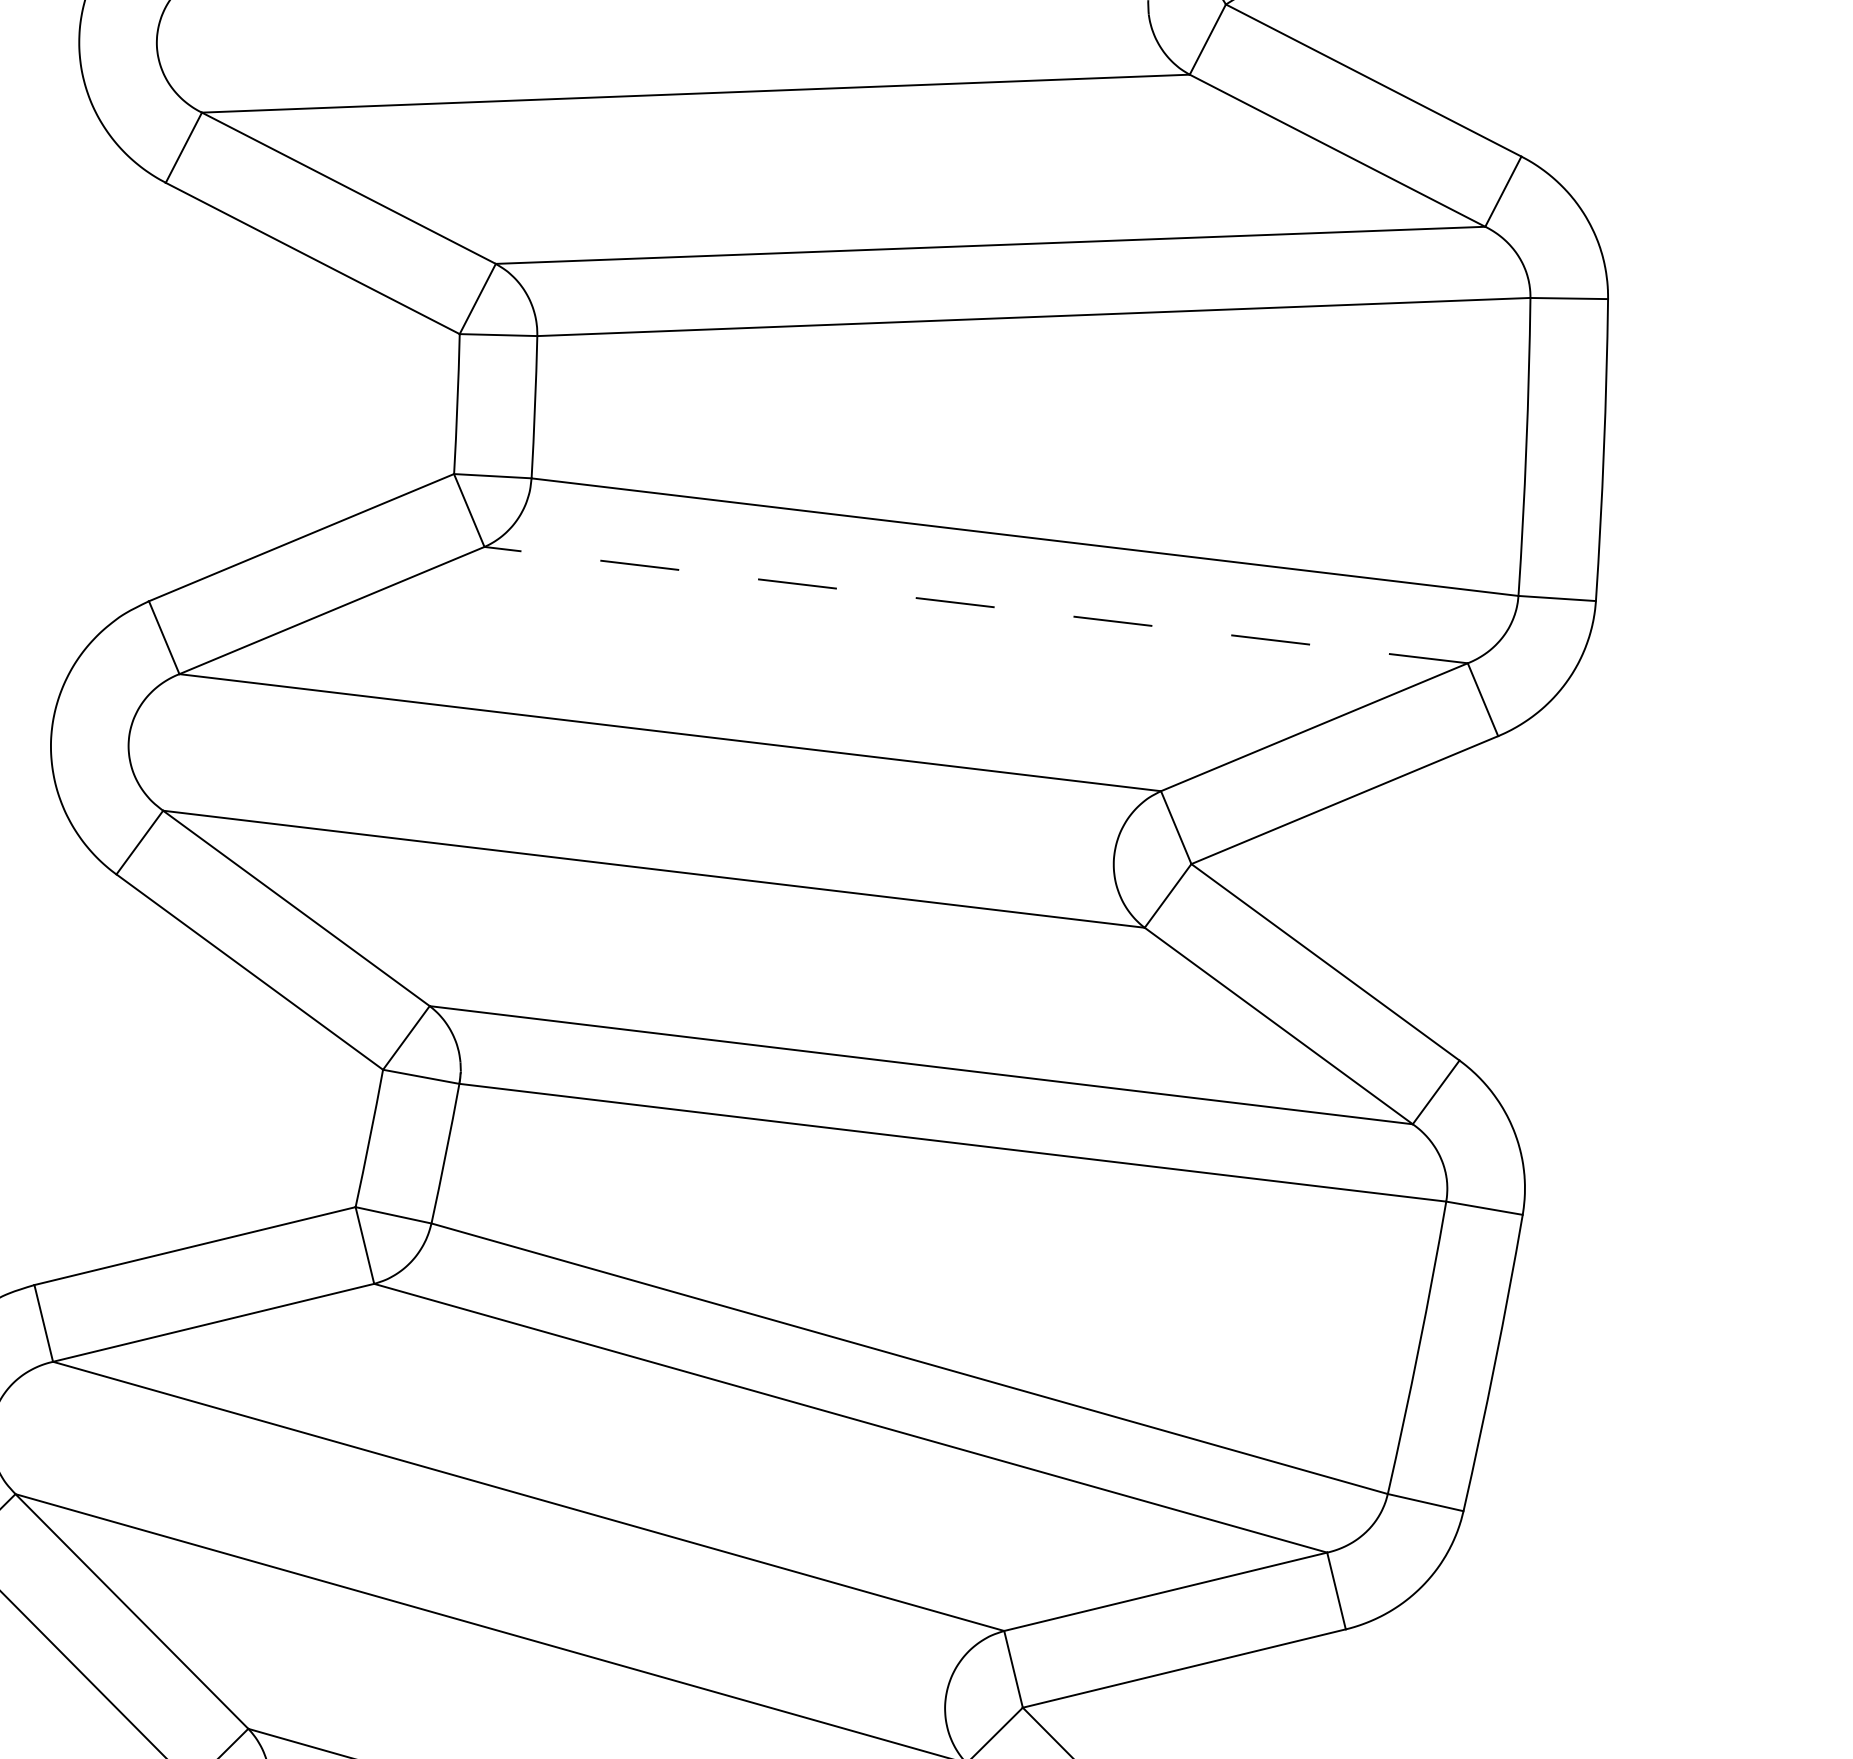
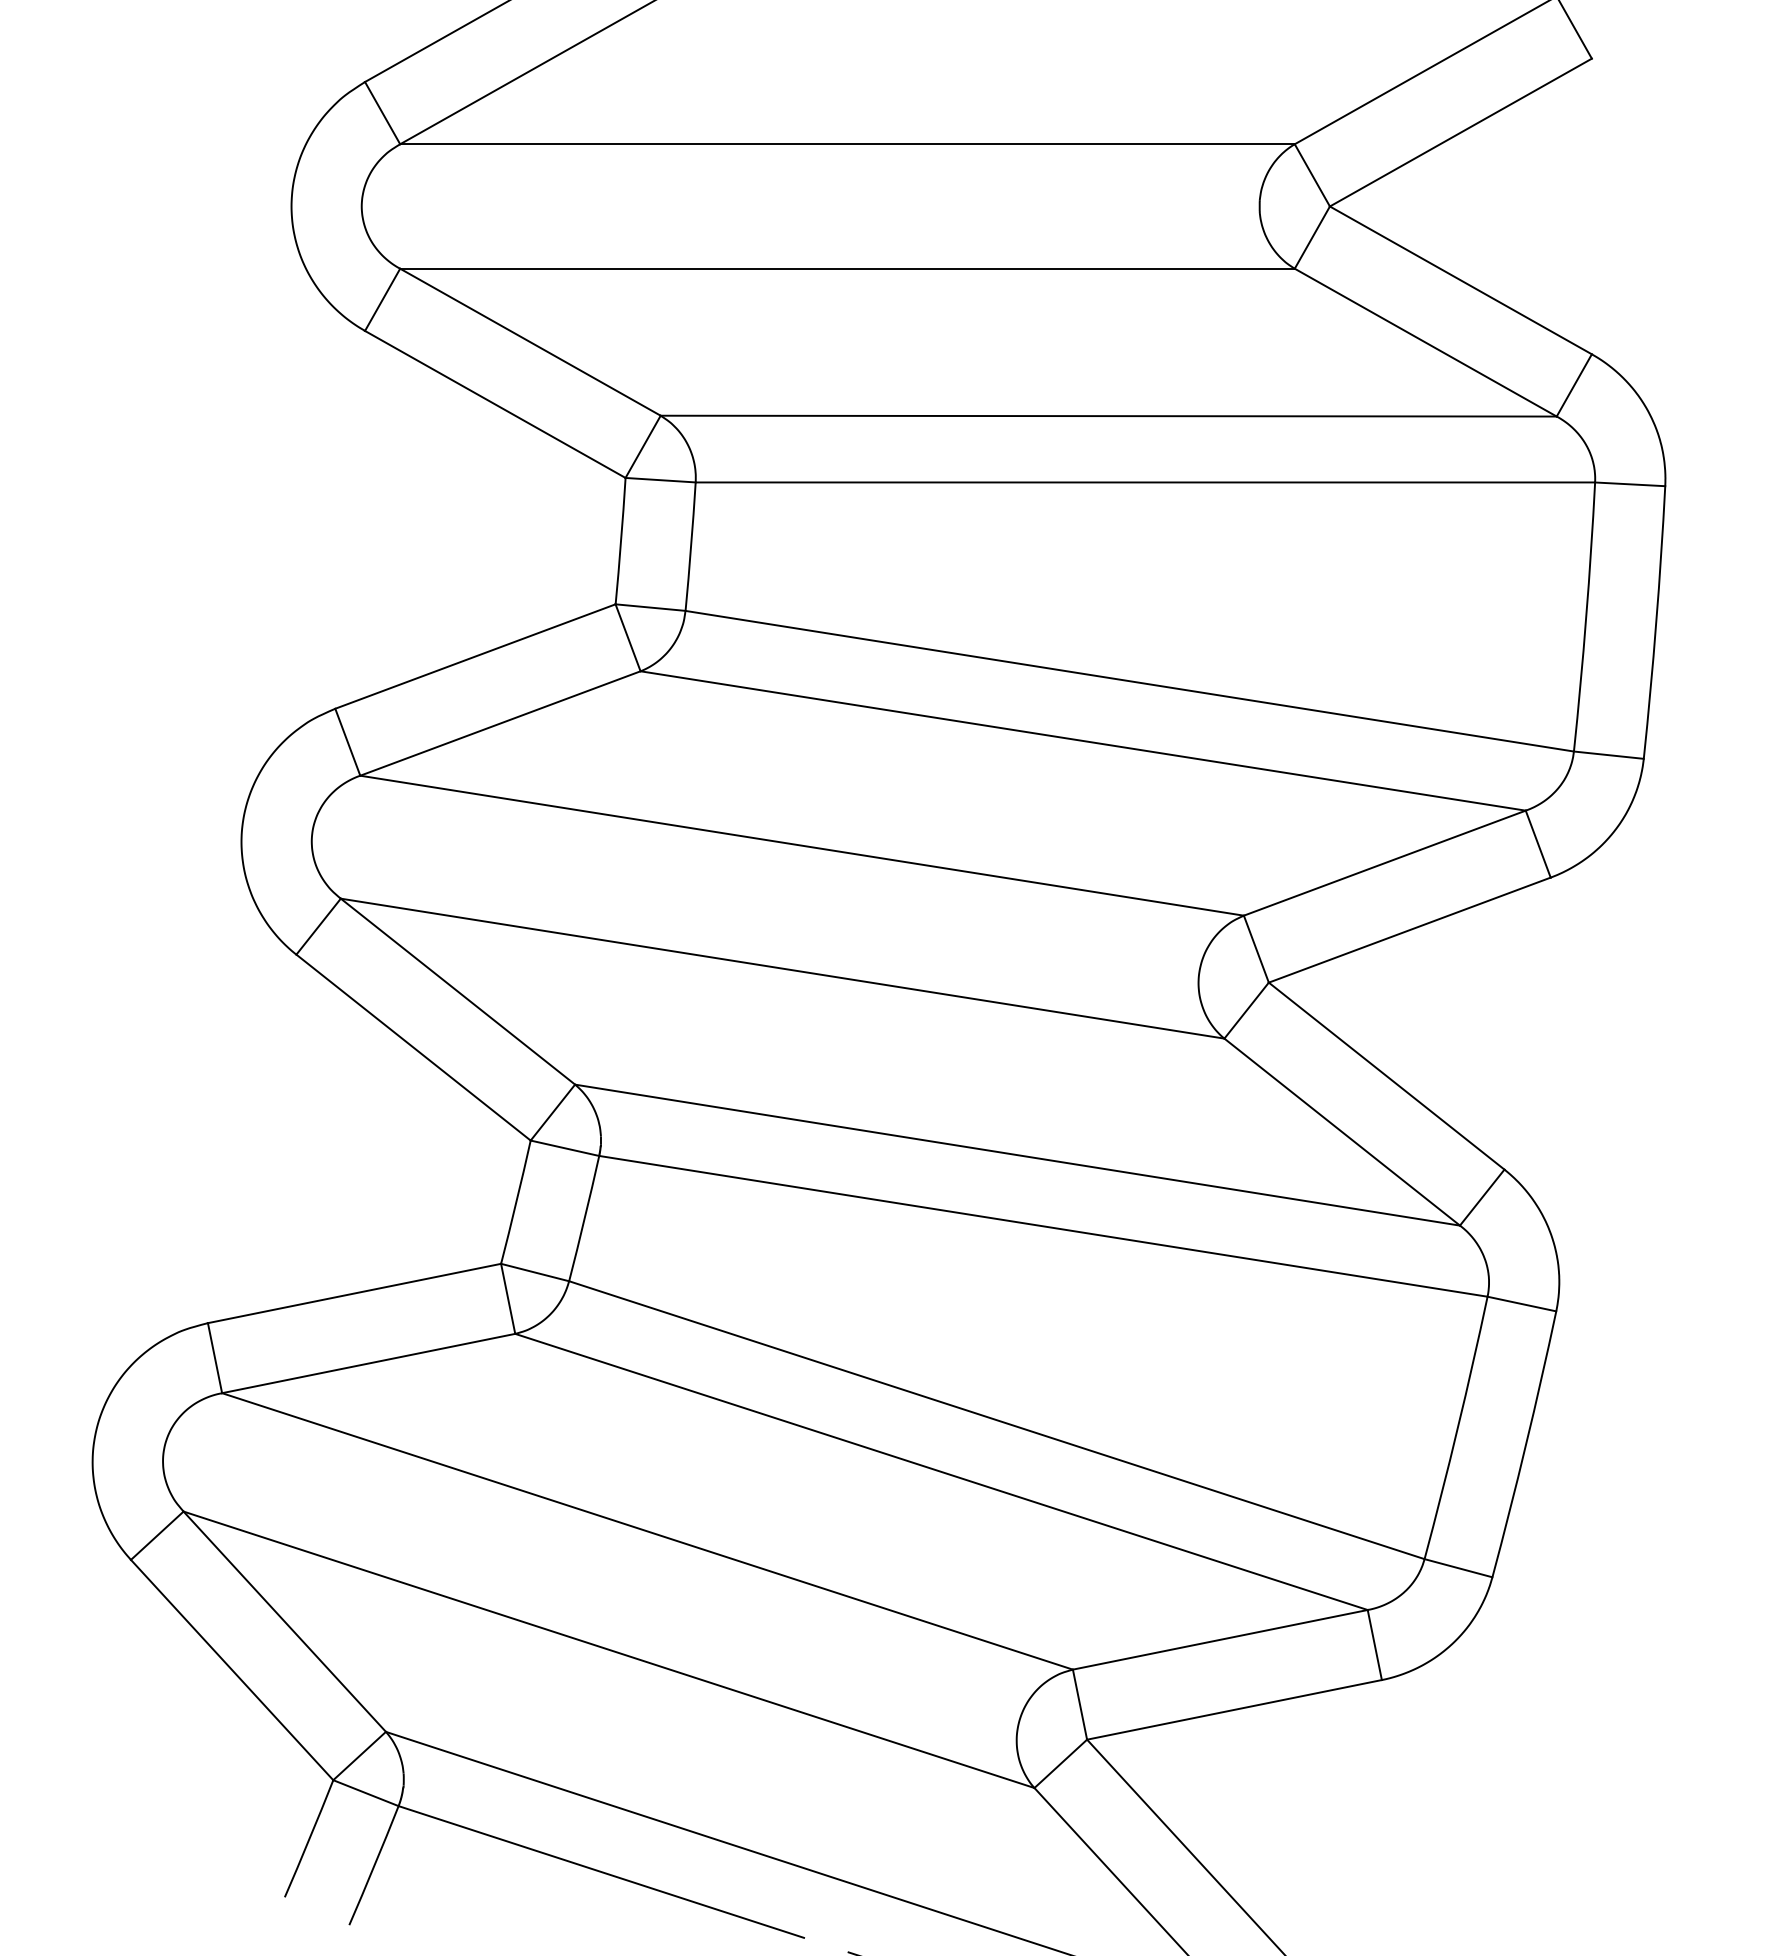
line: (975, 604) -> (1082, 740), dashed -> solid

